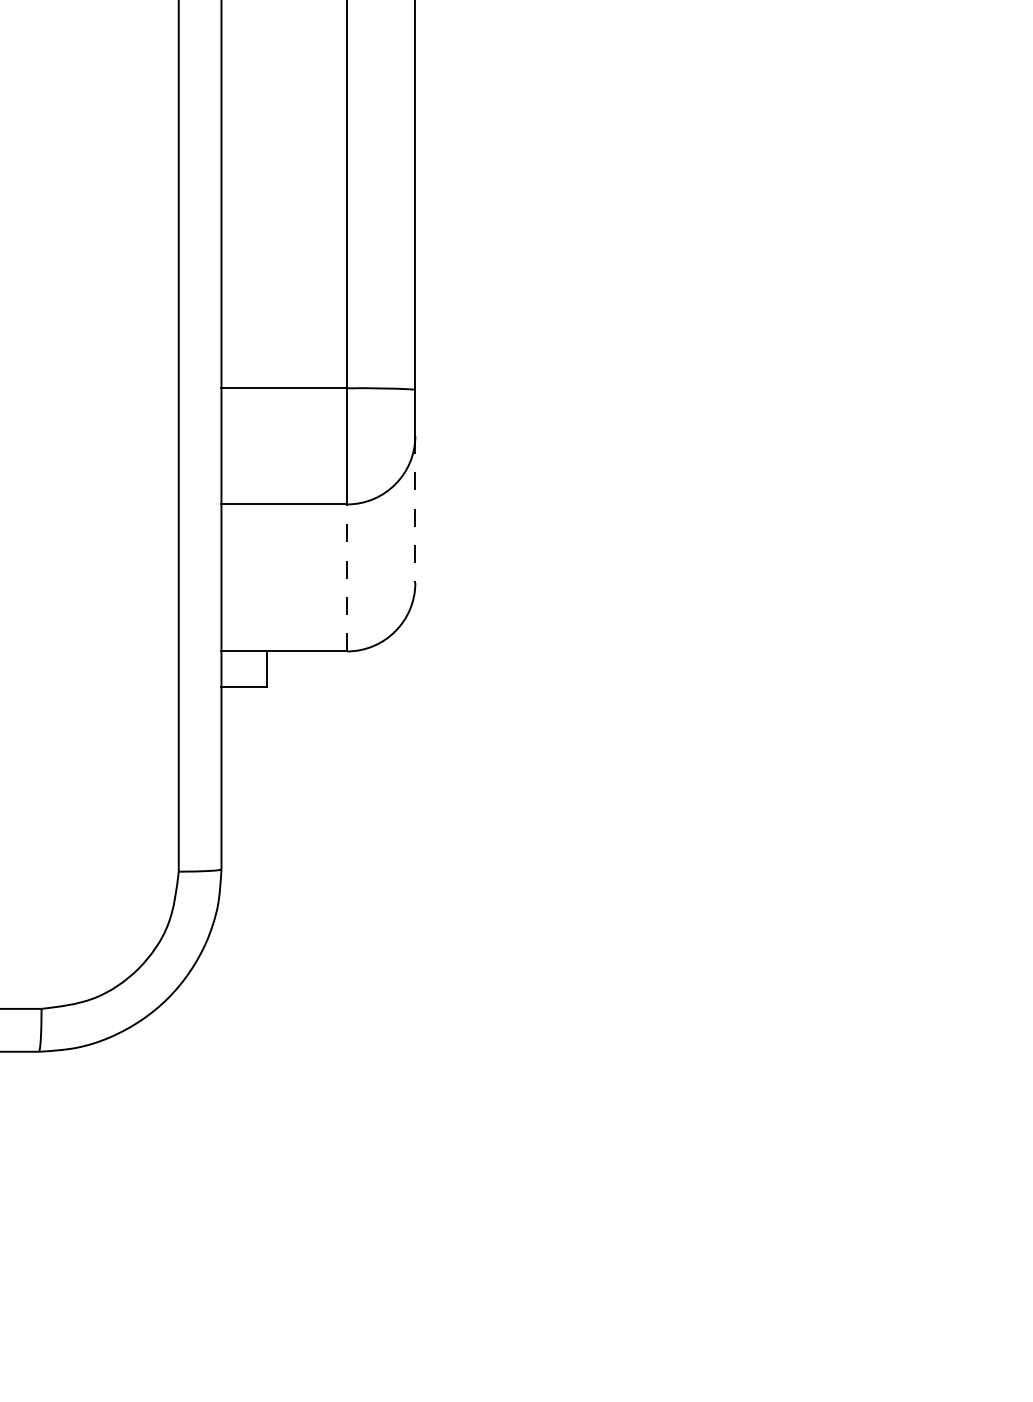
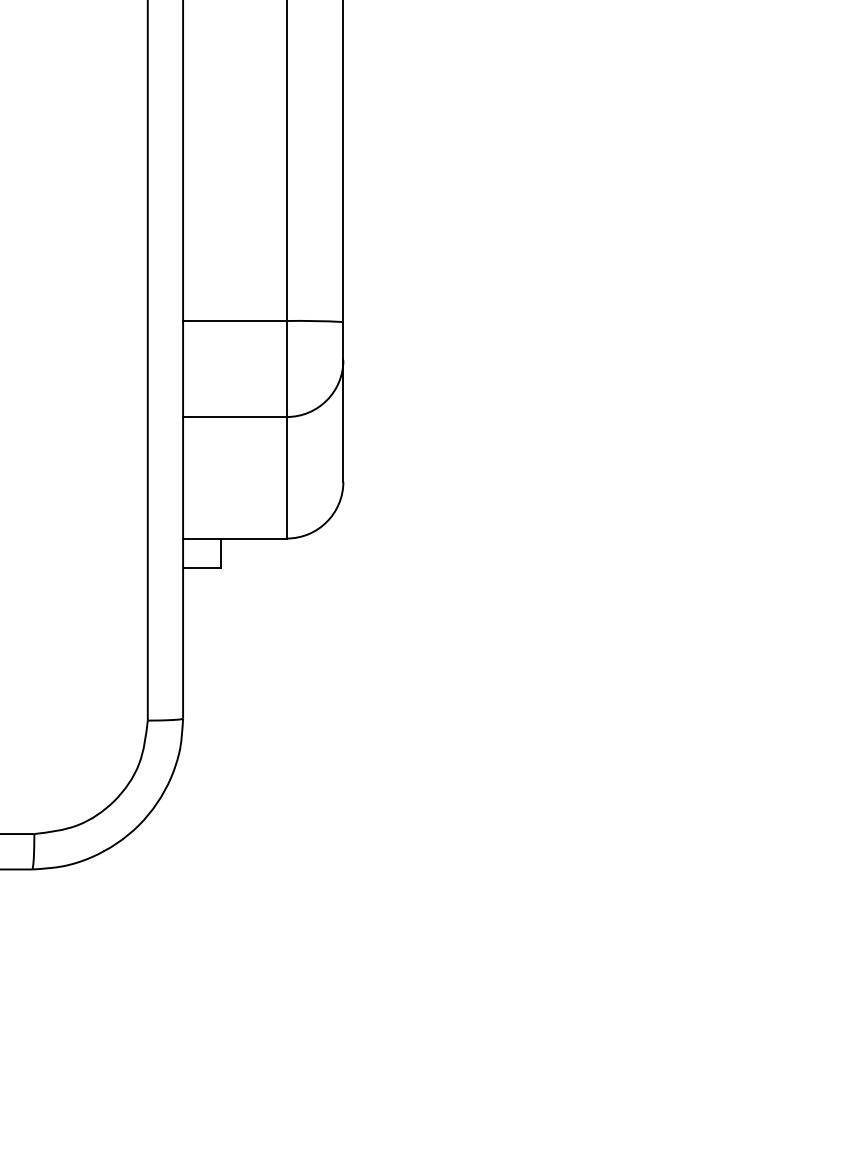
line: (415, 509) -> (343, 421), dashed -> solid
line: (347, 577) -> (287, 477), dashed -> solid

